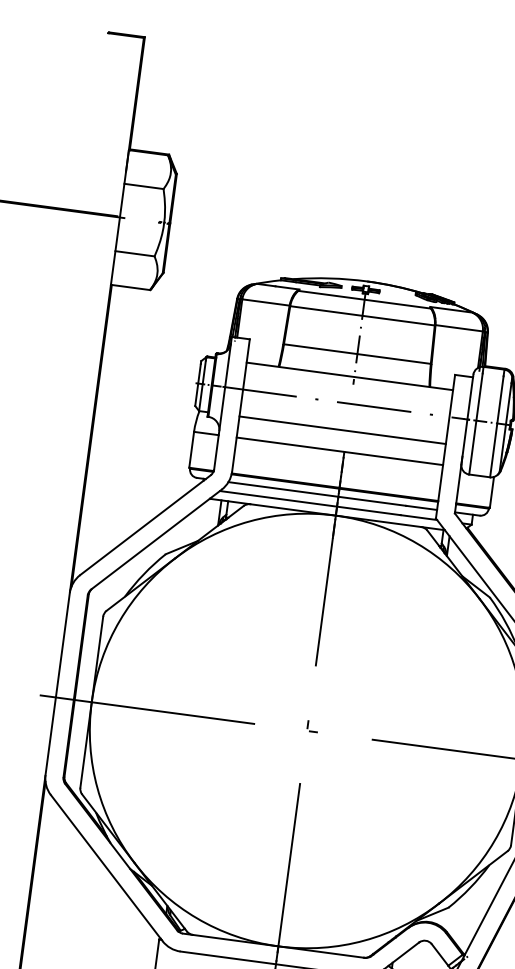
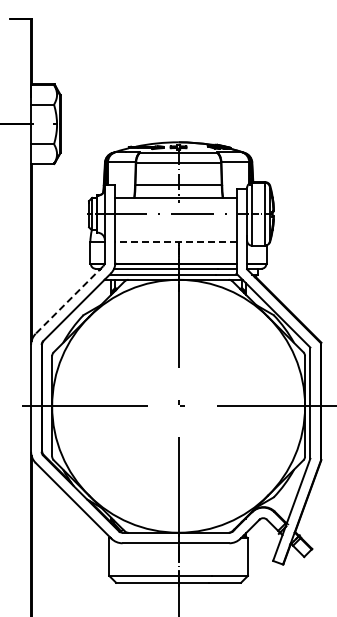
line: (341, 430) -> (175, 230), removed
line: (339, 451) -> (175, 242), solid -> dashed
line: (145, 526) -> (69, 300), solid -> dashed

